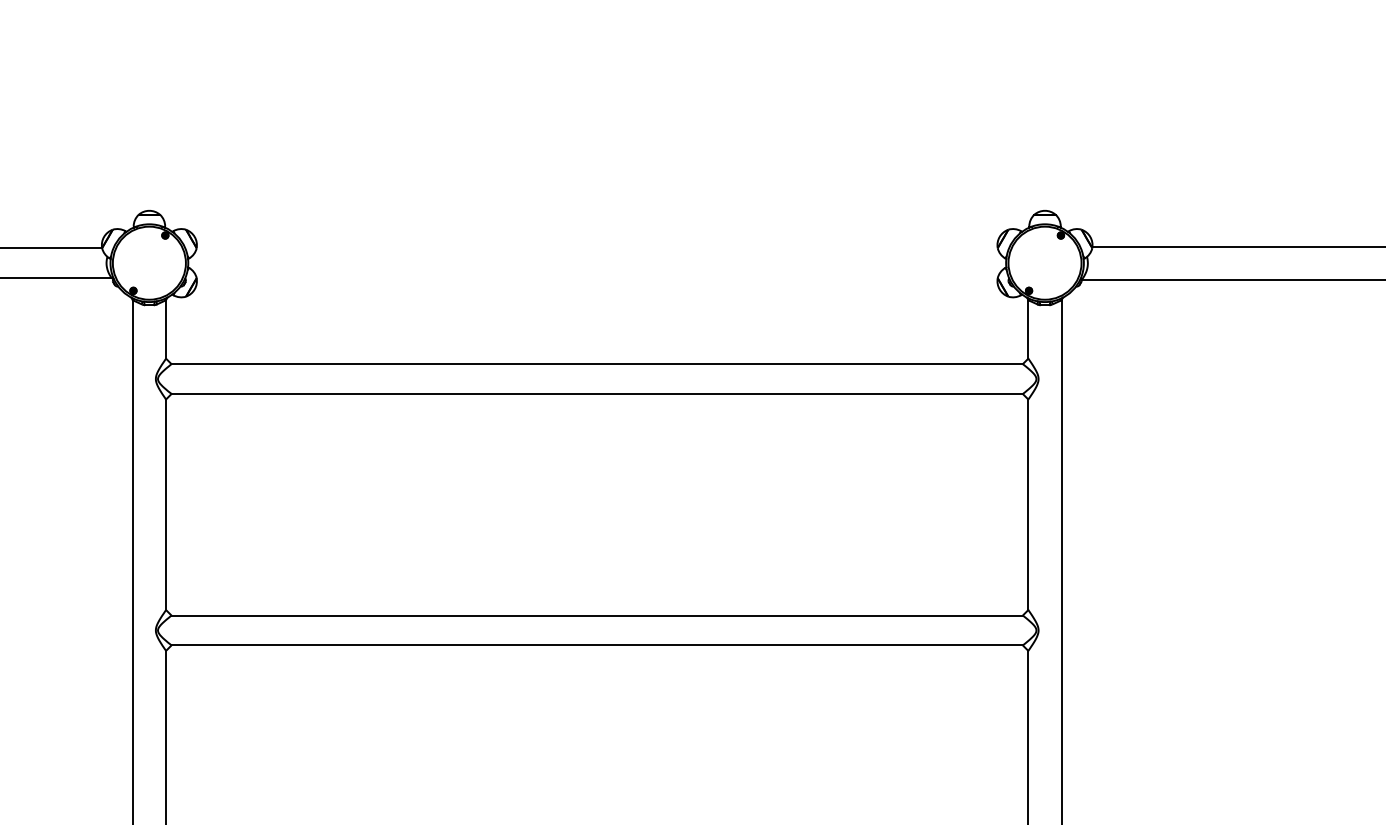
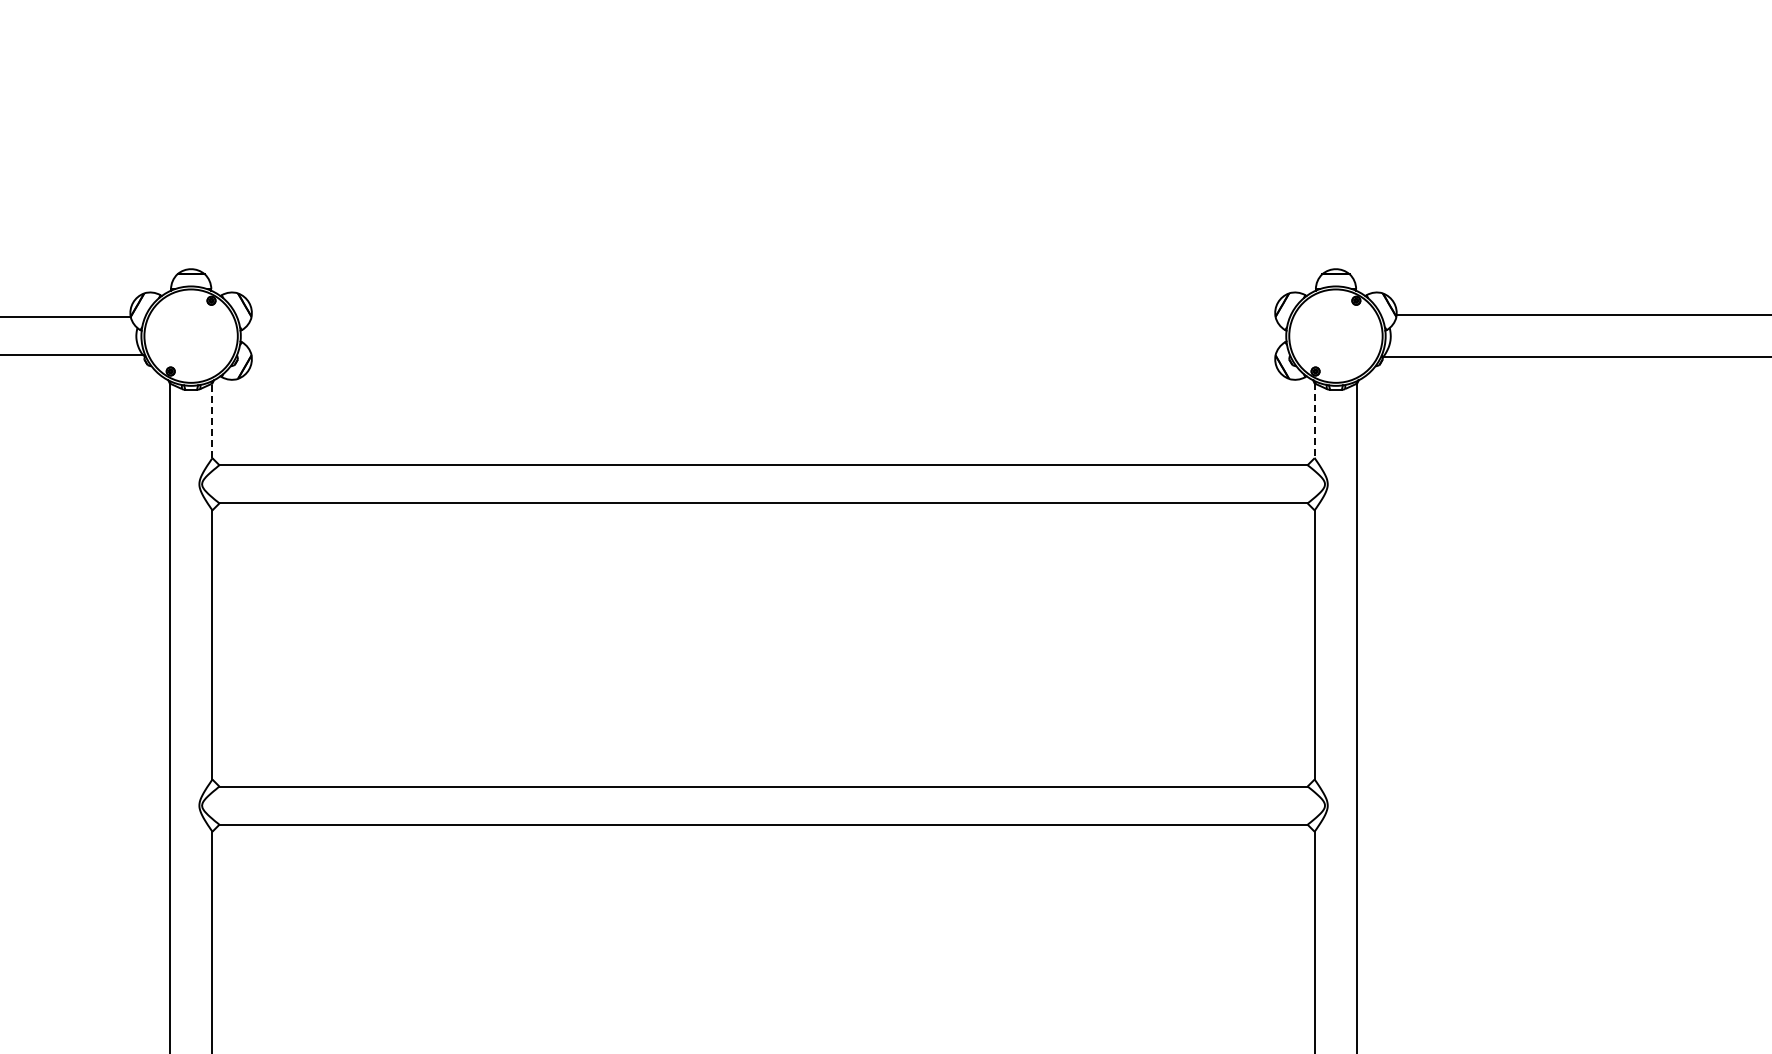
line: (166, 329) -> (212, 420), solid -> dashed
line: (1028, 329) -> (1314, 421), solid -> dashed

